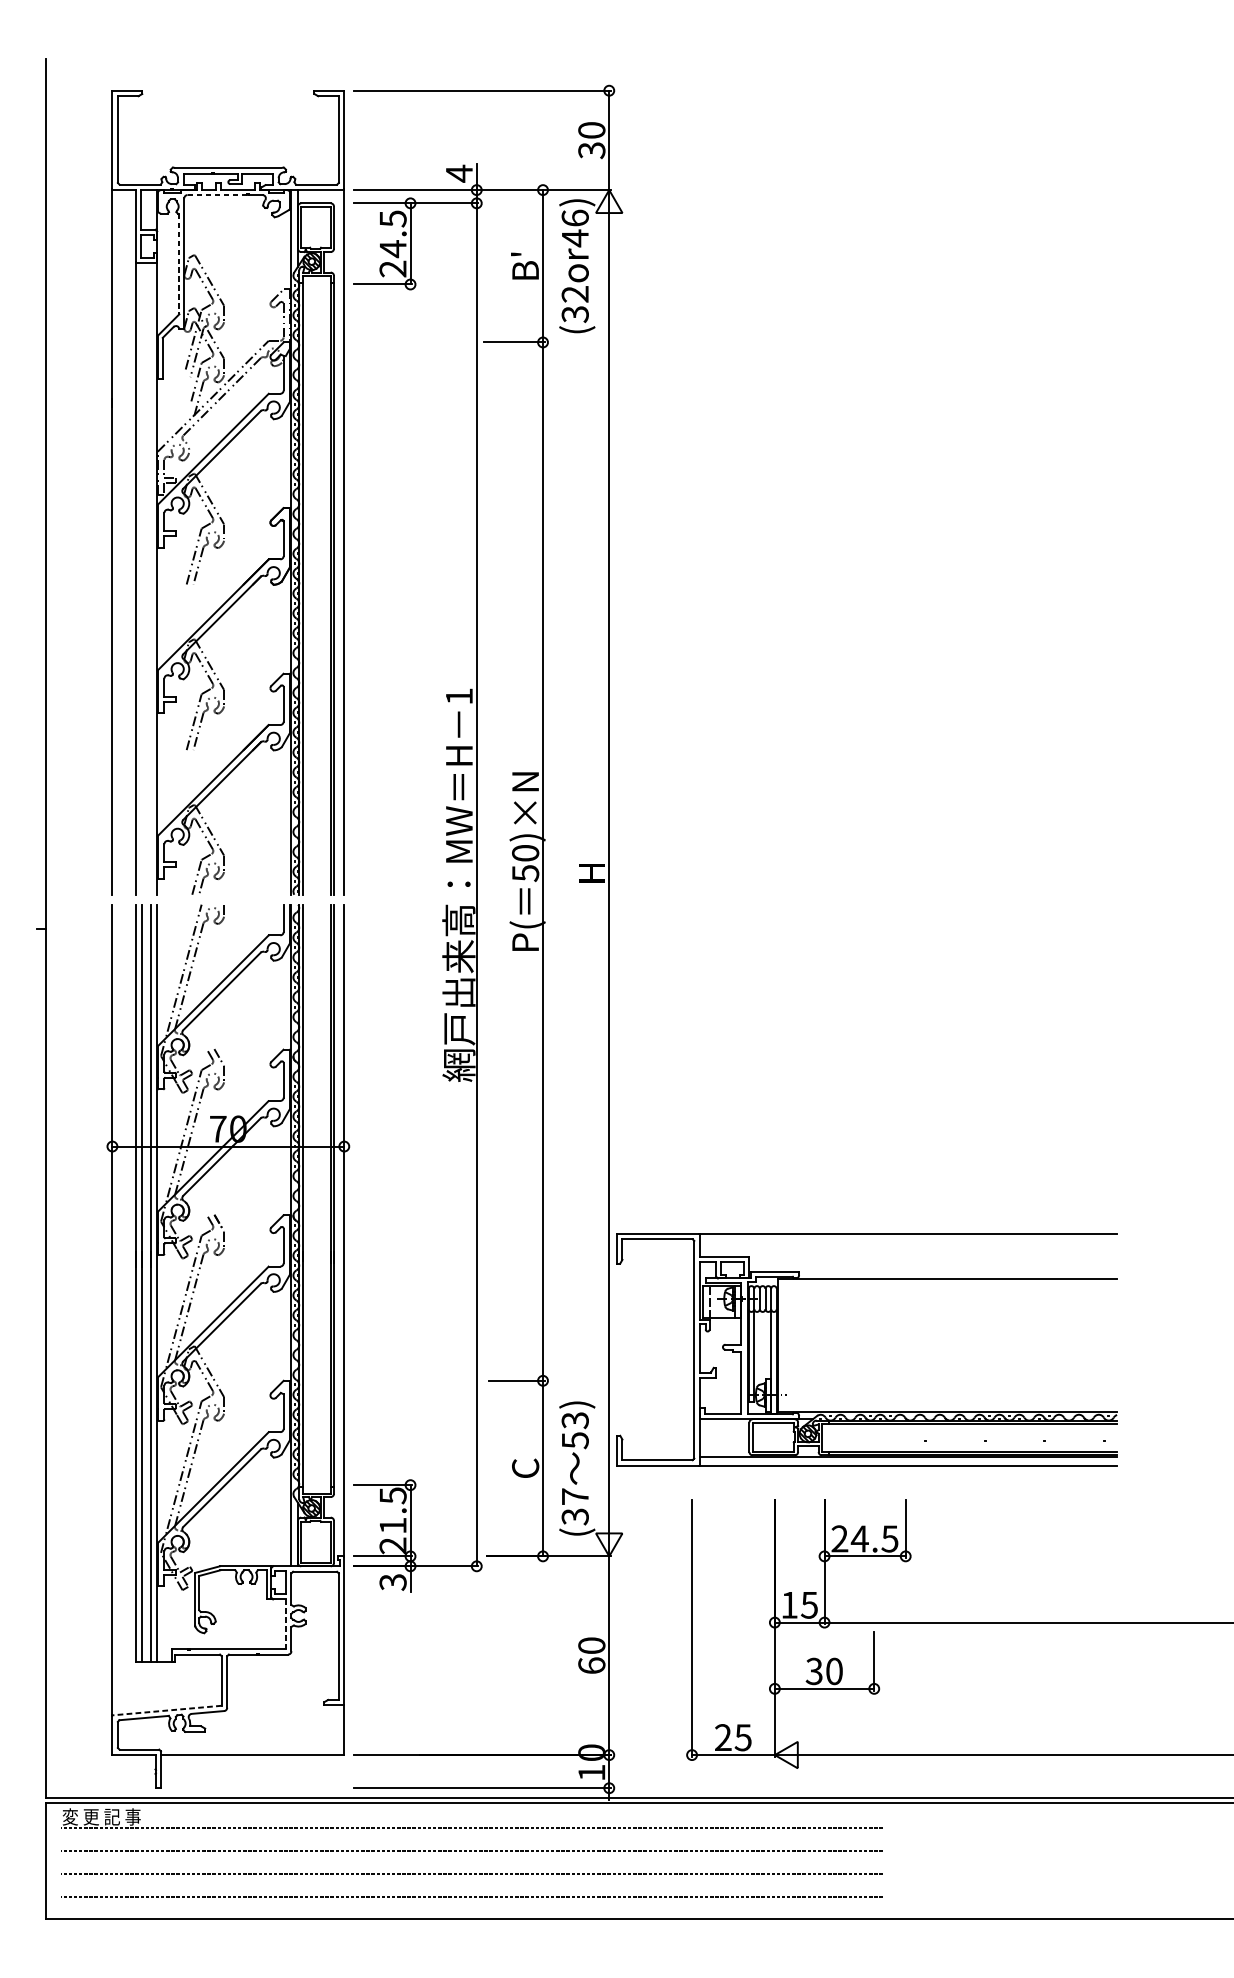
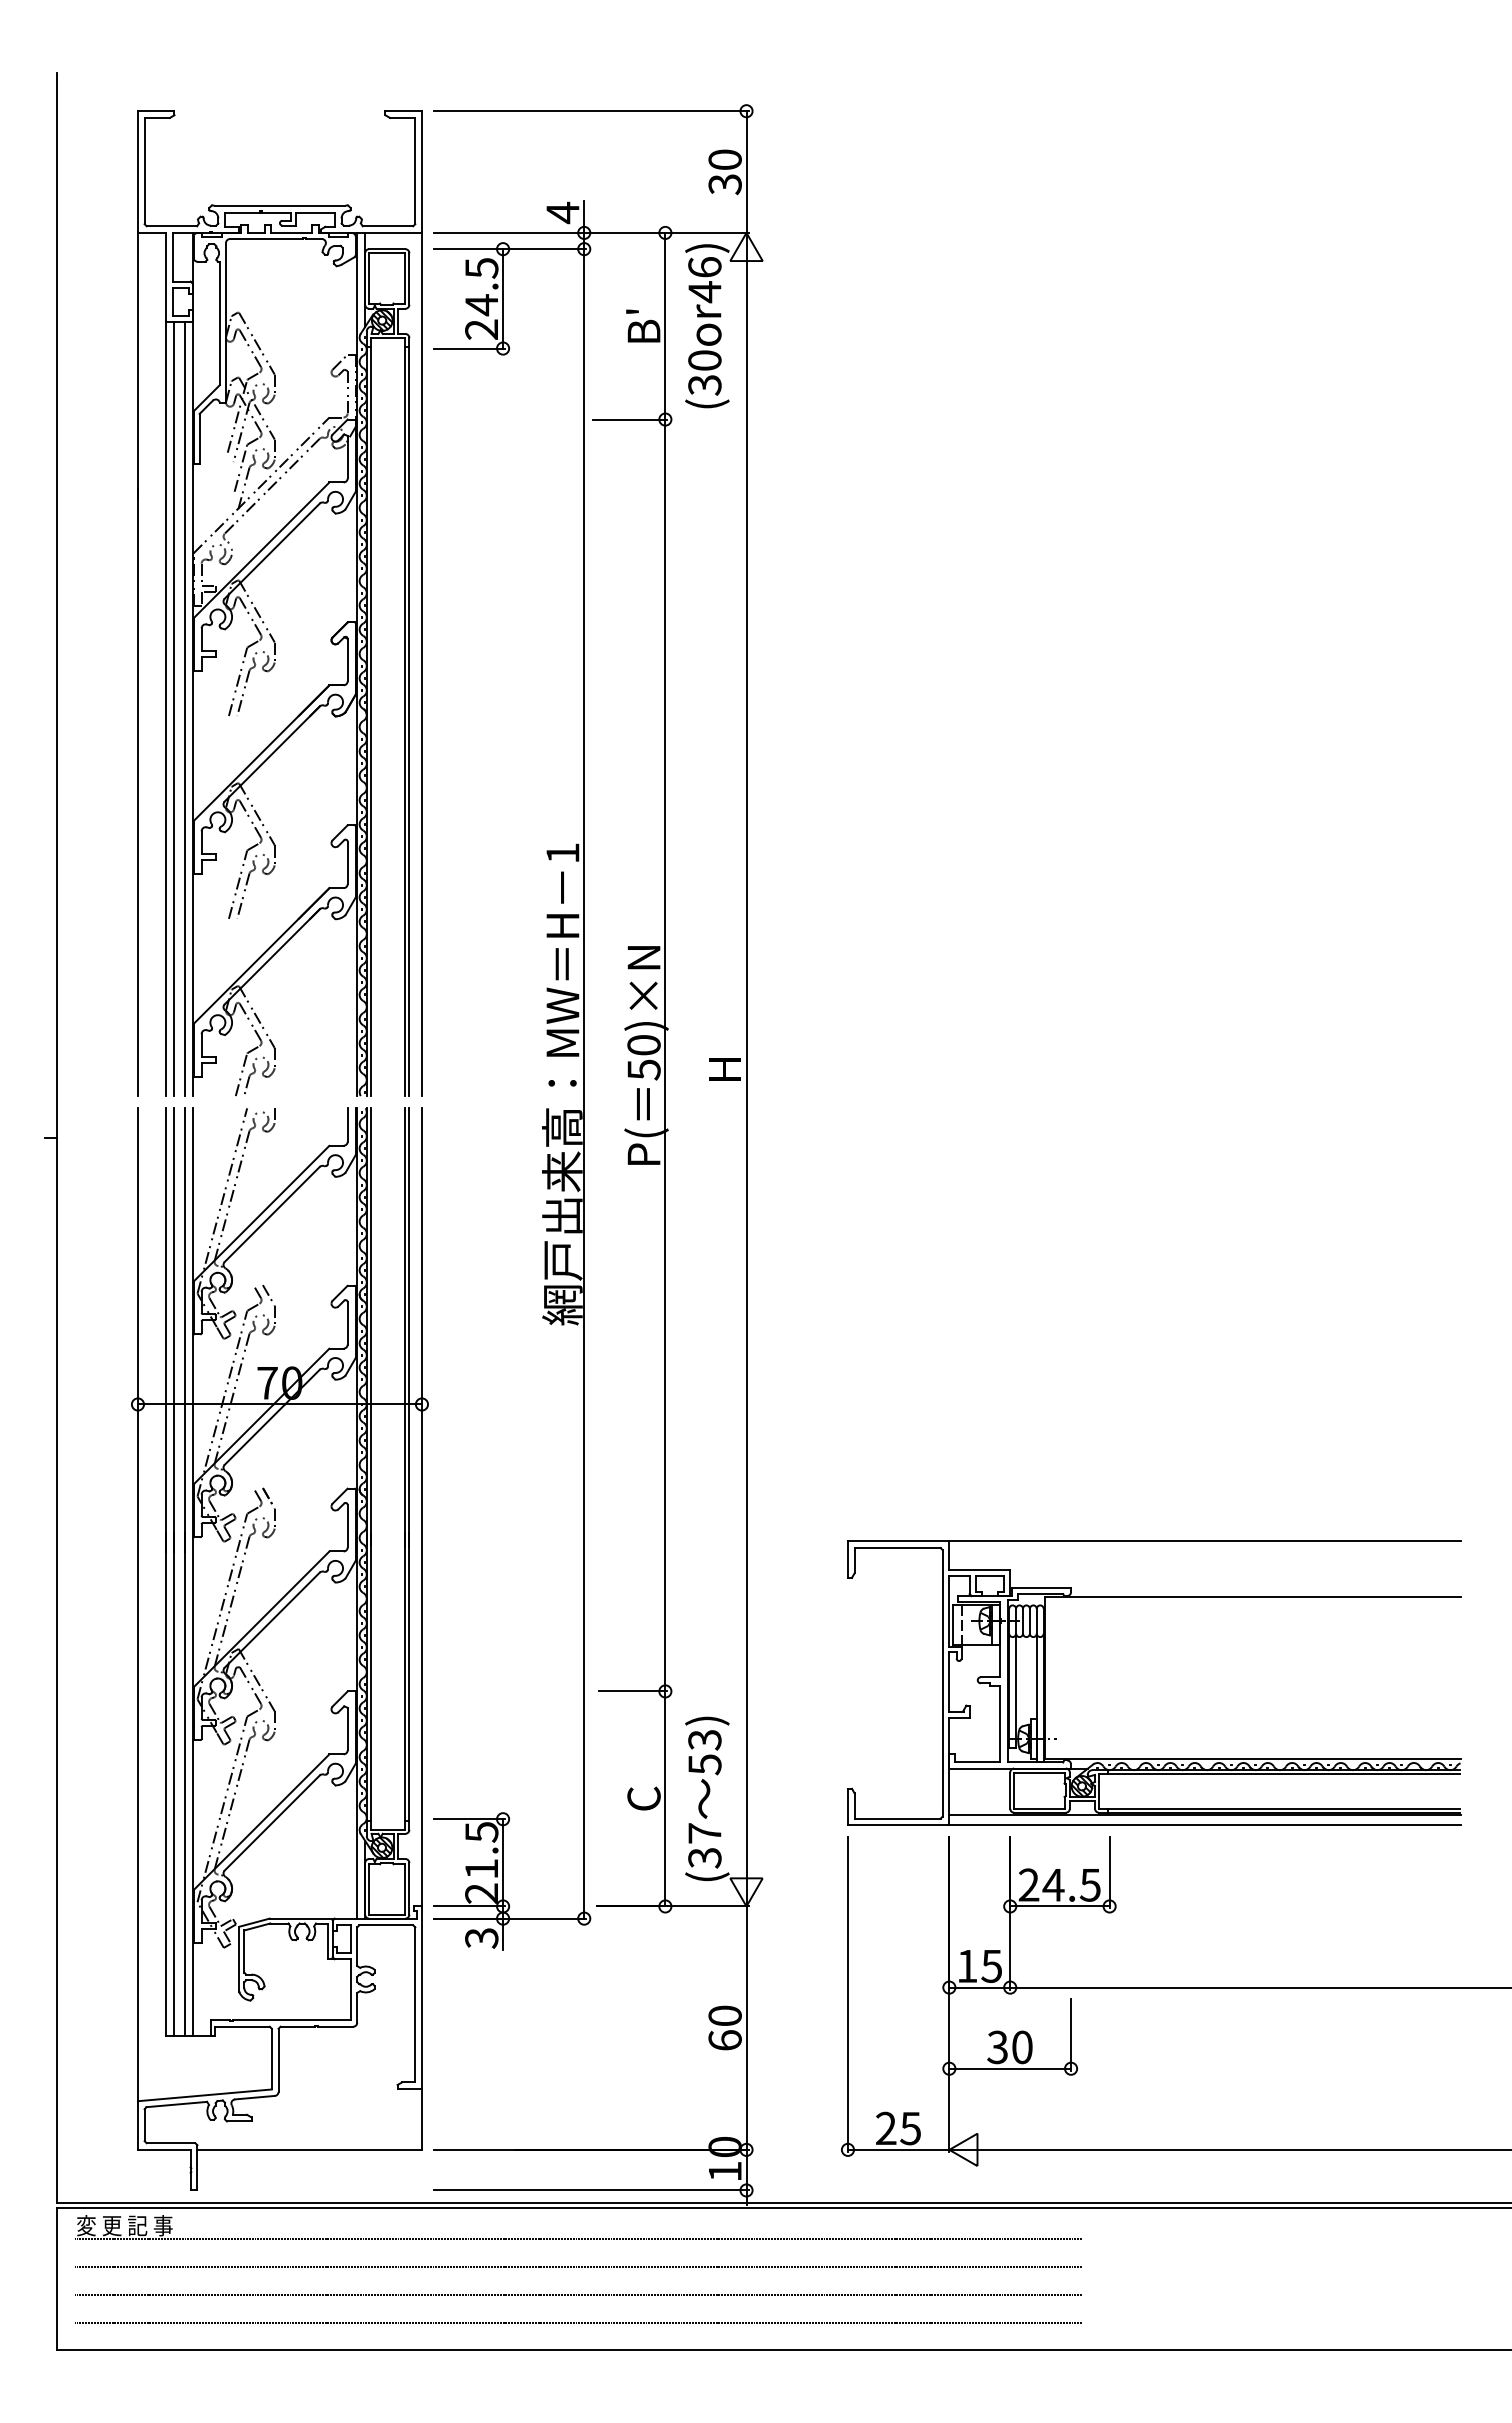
line: (217, 195) -> (266, 239), dashed -> solid
line: (179, 264) -> (219, 323), dashed -> solid
text: (574, 294) -> (704, 360), (32or46) -> (30or46)
line: (141, 579) -> (173, 709), added
line: (150, 579) -> (184, 709), added
part: (867, 1411) -> (1154, 1758), moved
line: (285, 1624) -> (350, 1990), dashed -> solid
line: (166, 1710) -> (204, 2095), dashed -> solid

